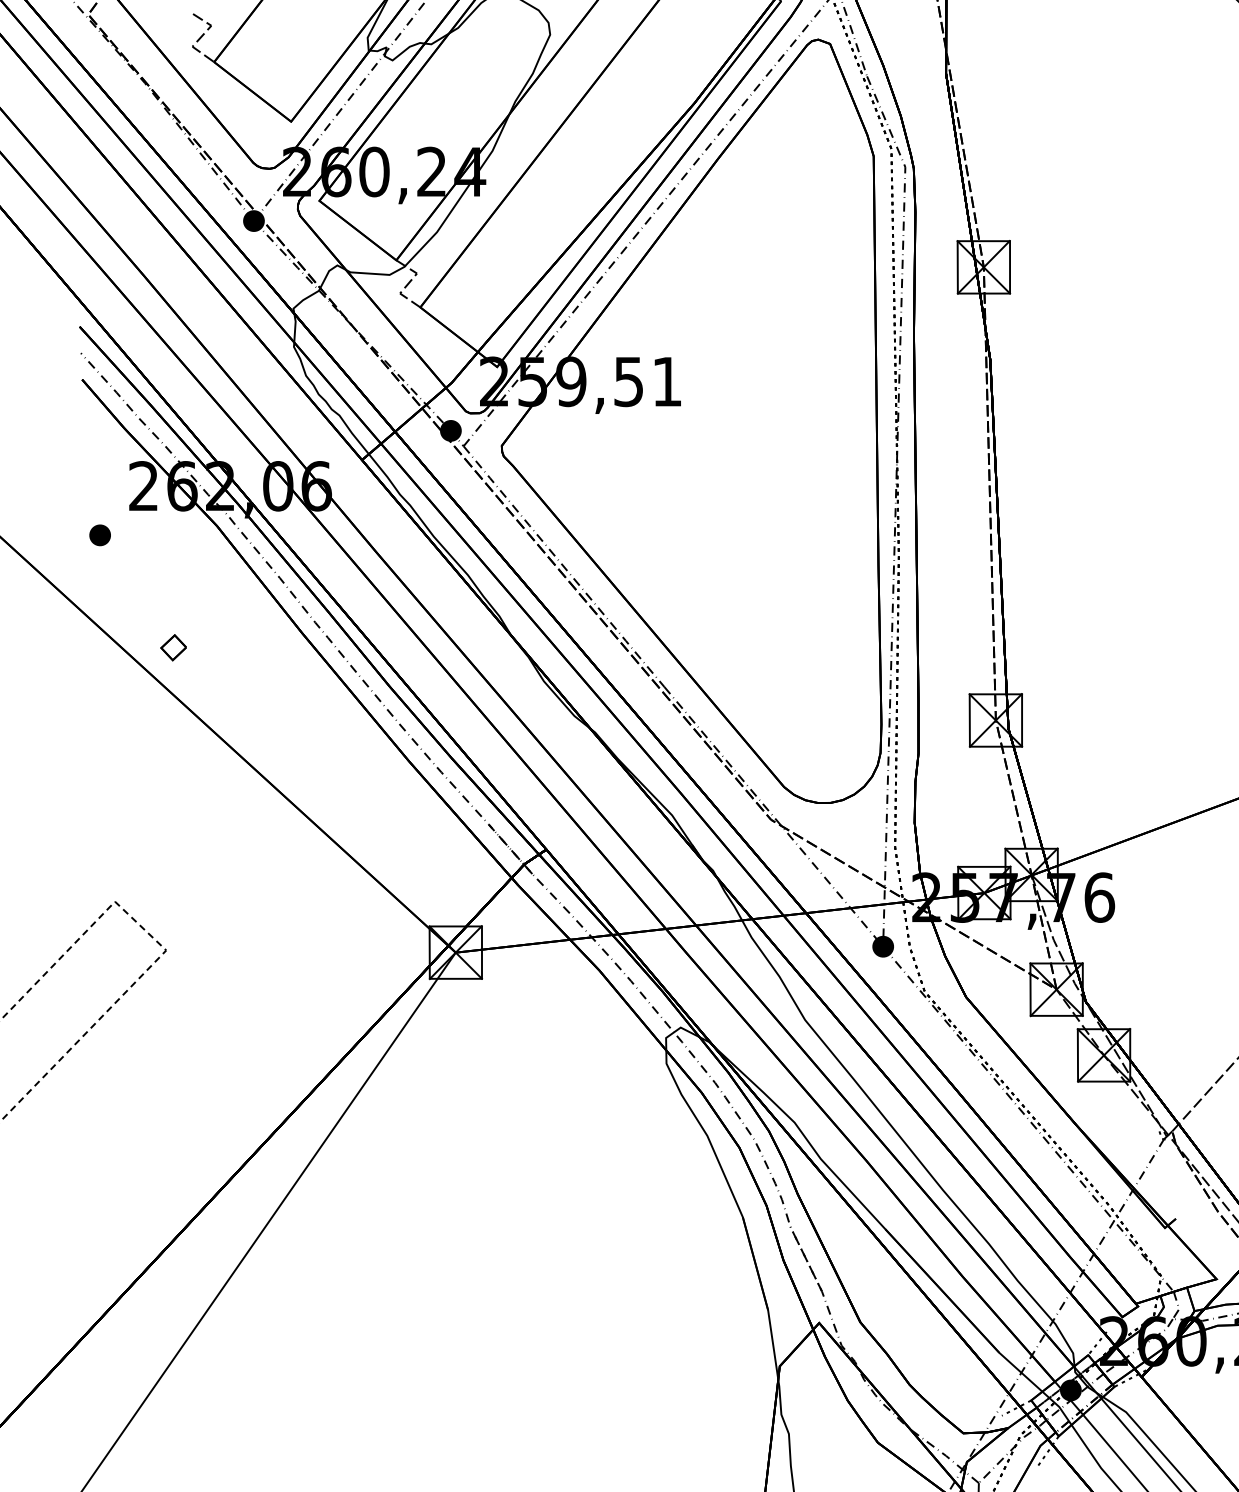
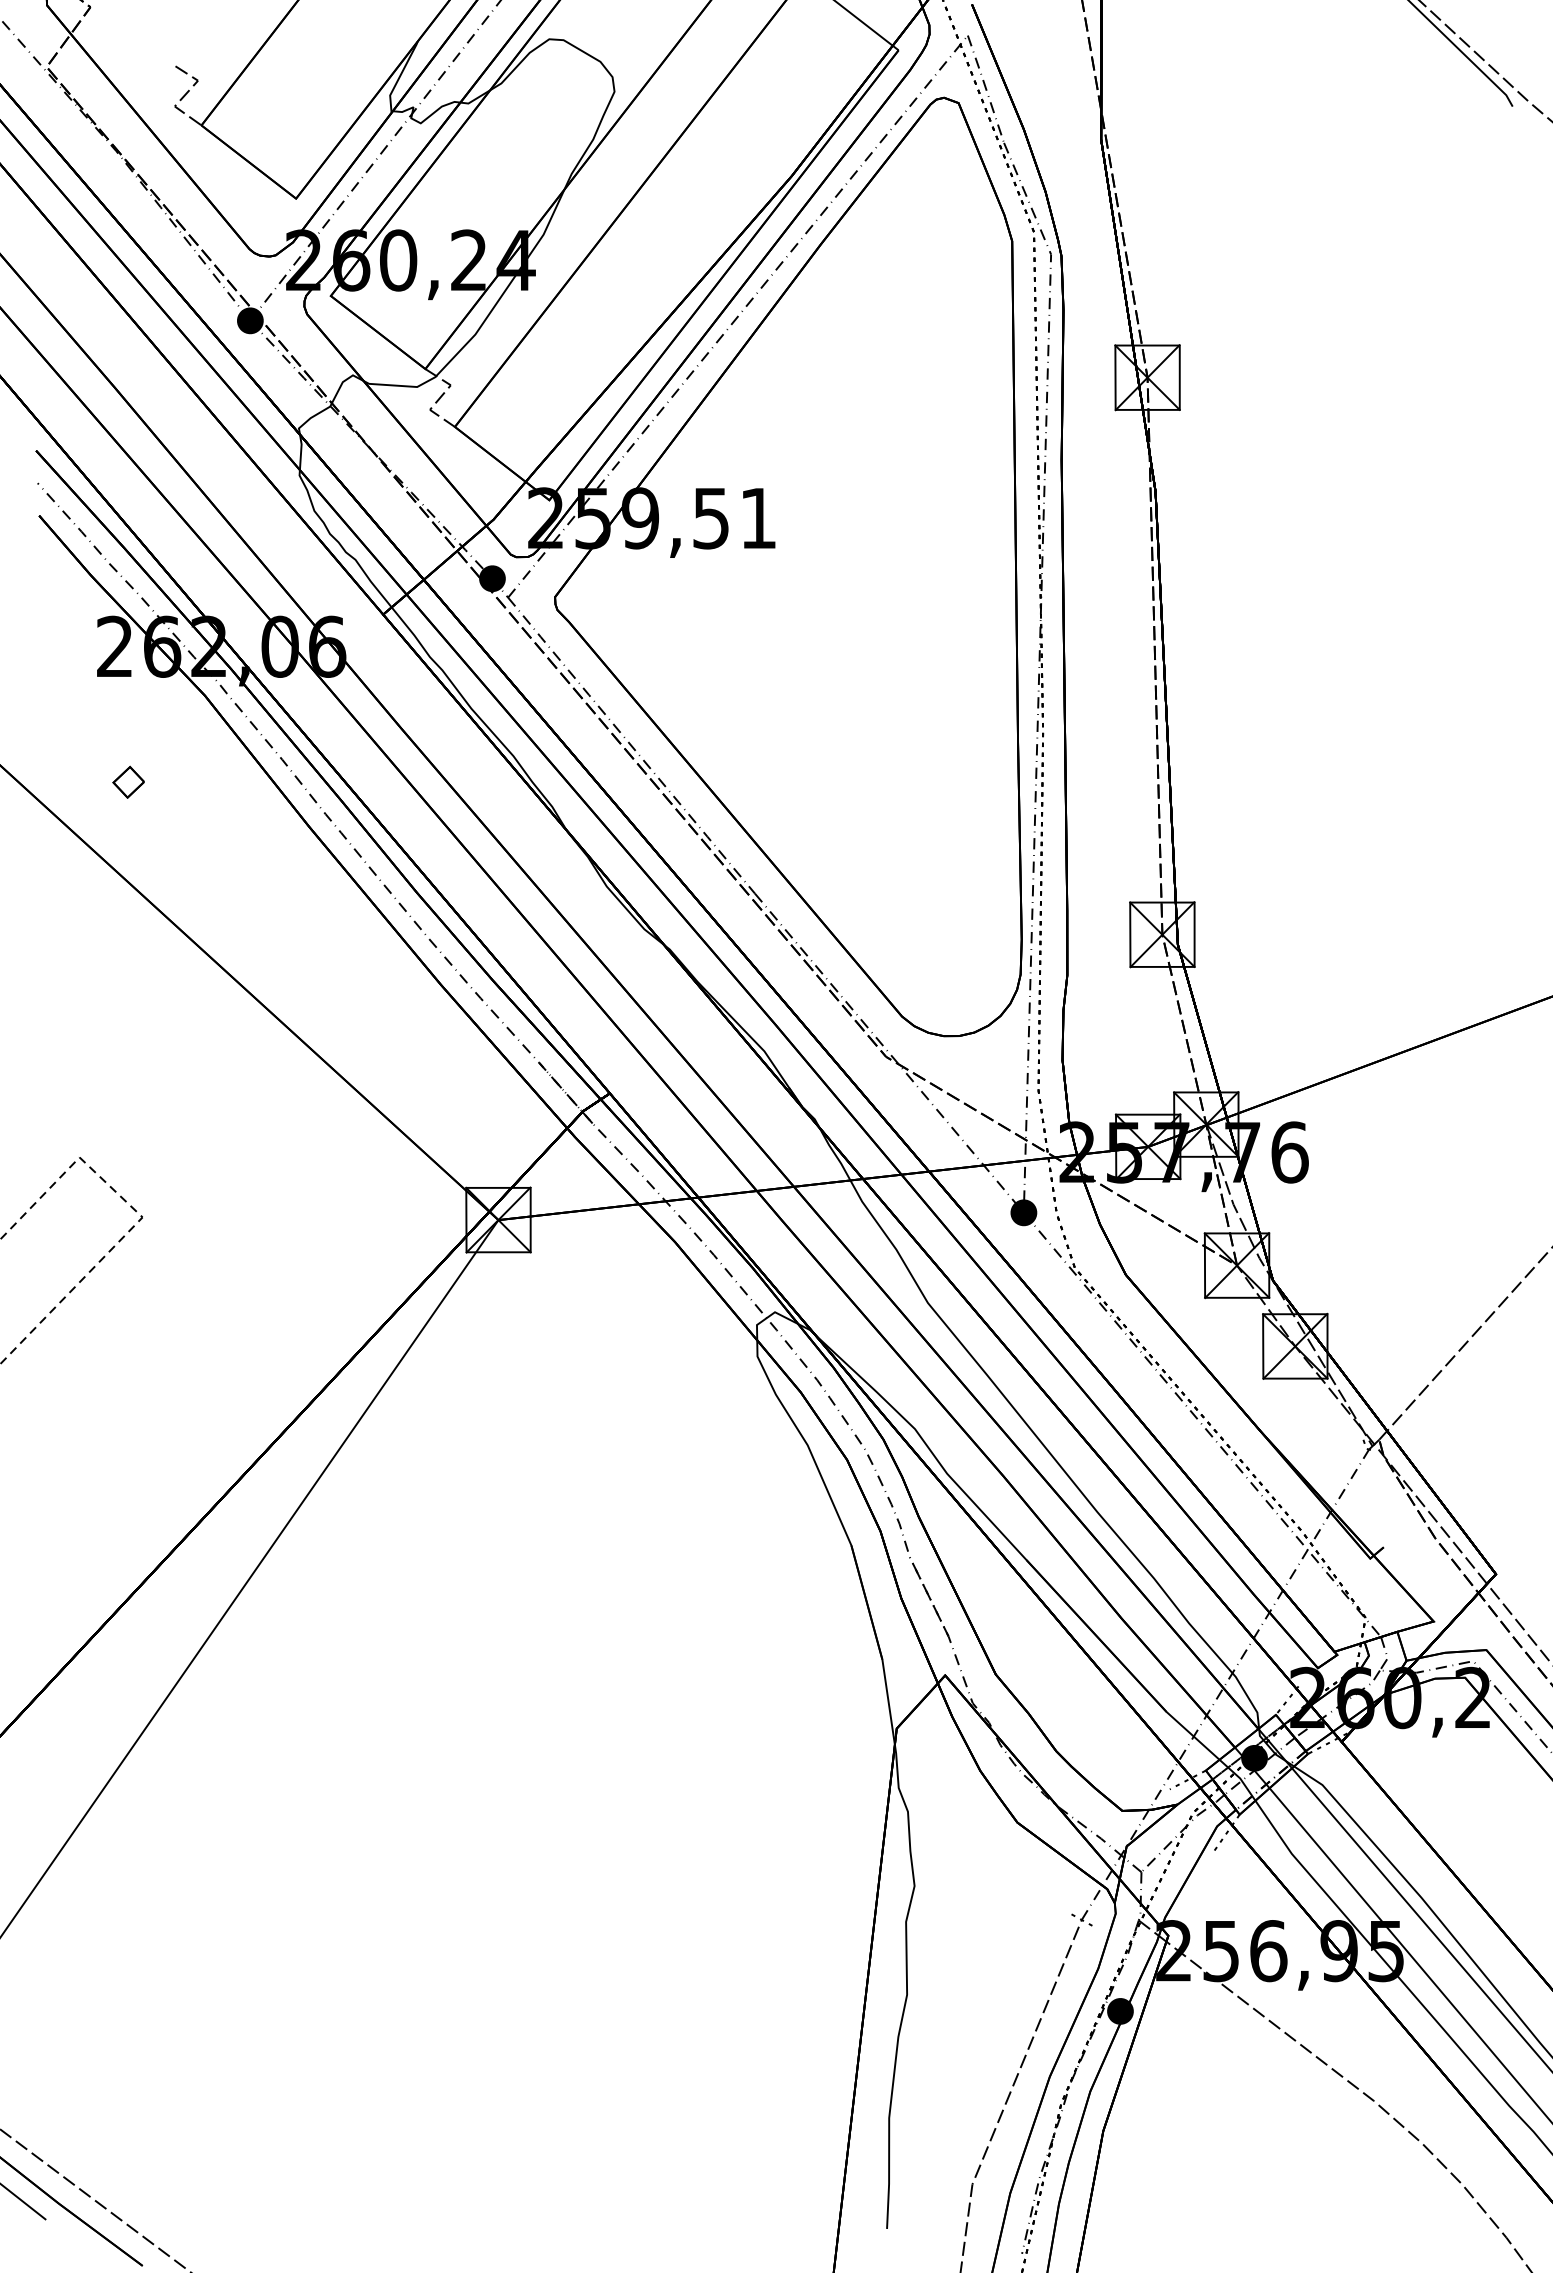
part: (100, 534) -> (61, 706), removed
part: (173, 647) -> (128, 781), moved

